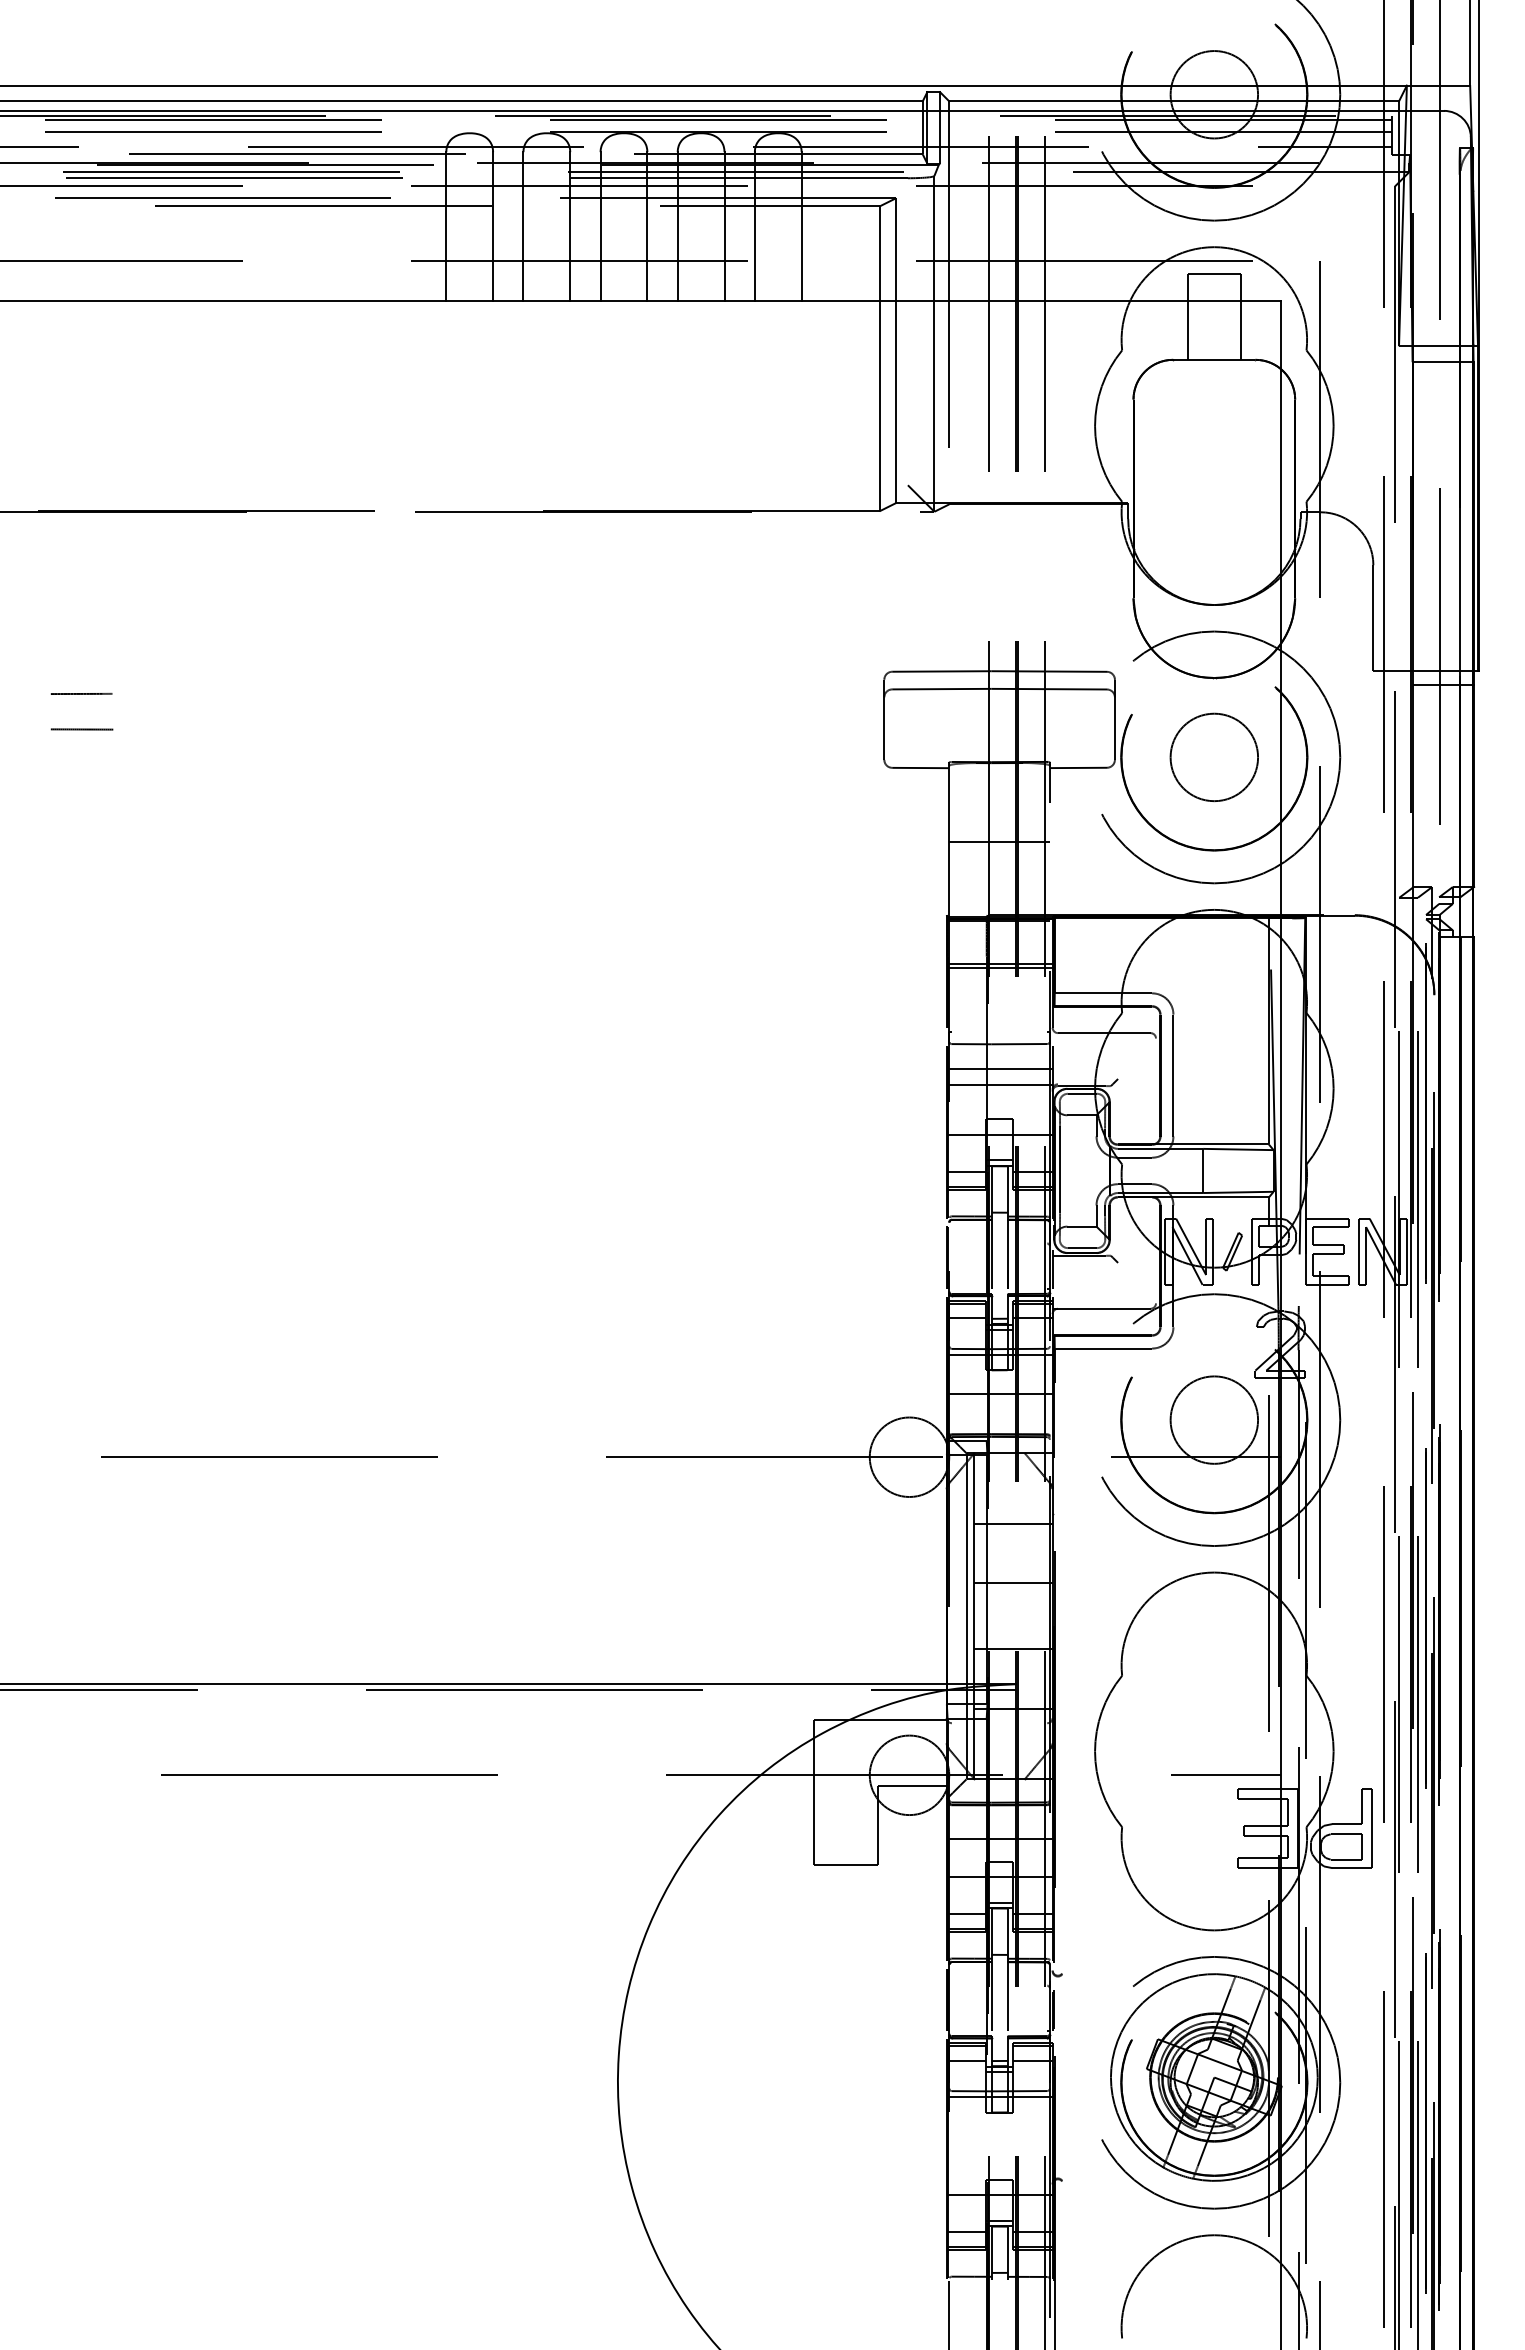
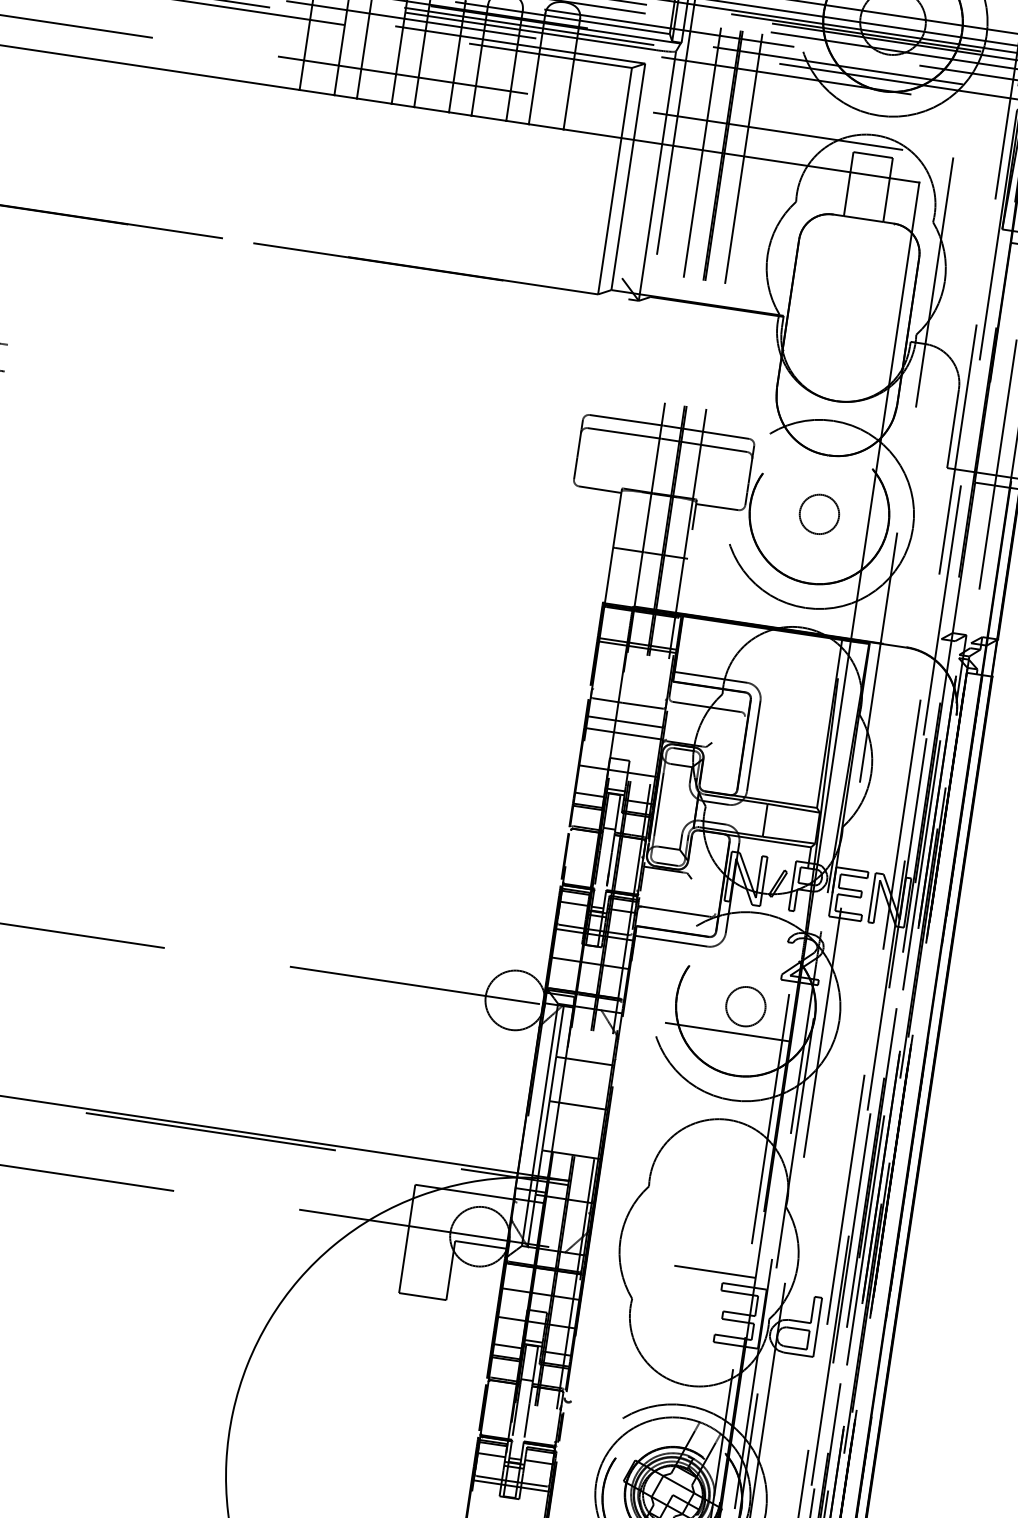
circle: (1214, 757) -> (819, 514), size x0.6
circle: (1214, 1419) -> (746, 1006), size x0.6

